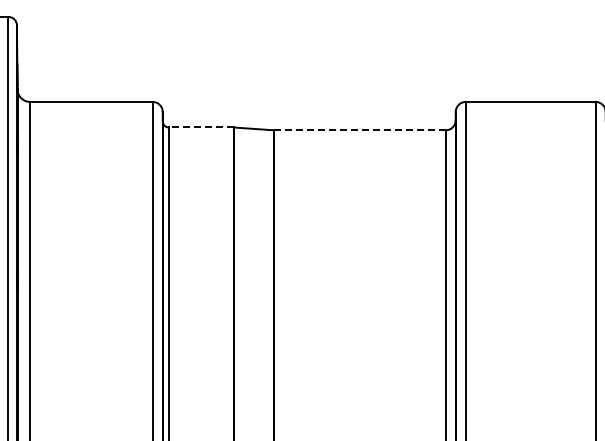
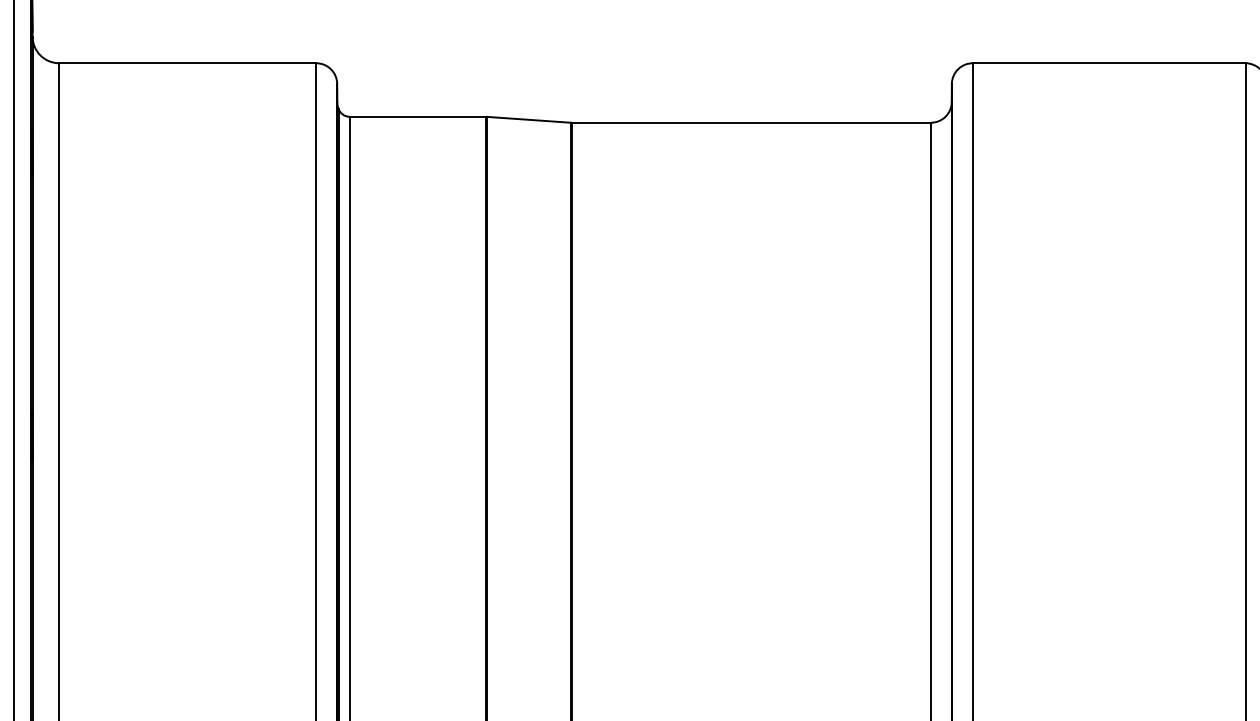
line: (200, 127) -> (416, 116), dashed -> solid
line: (360, 130) -> (752, 123), dashed -> solid

